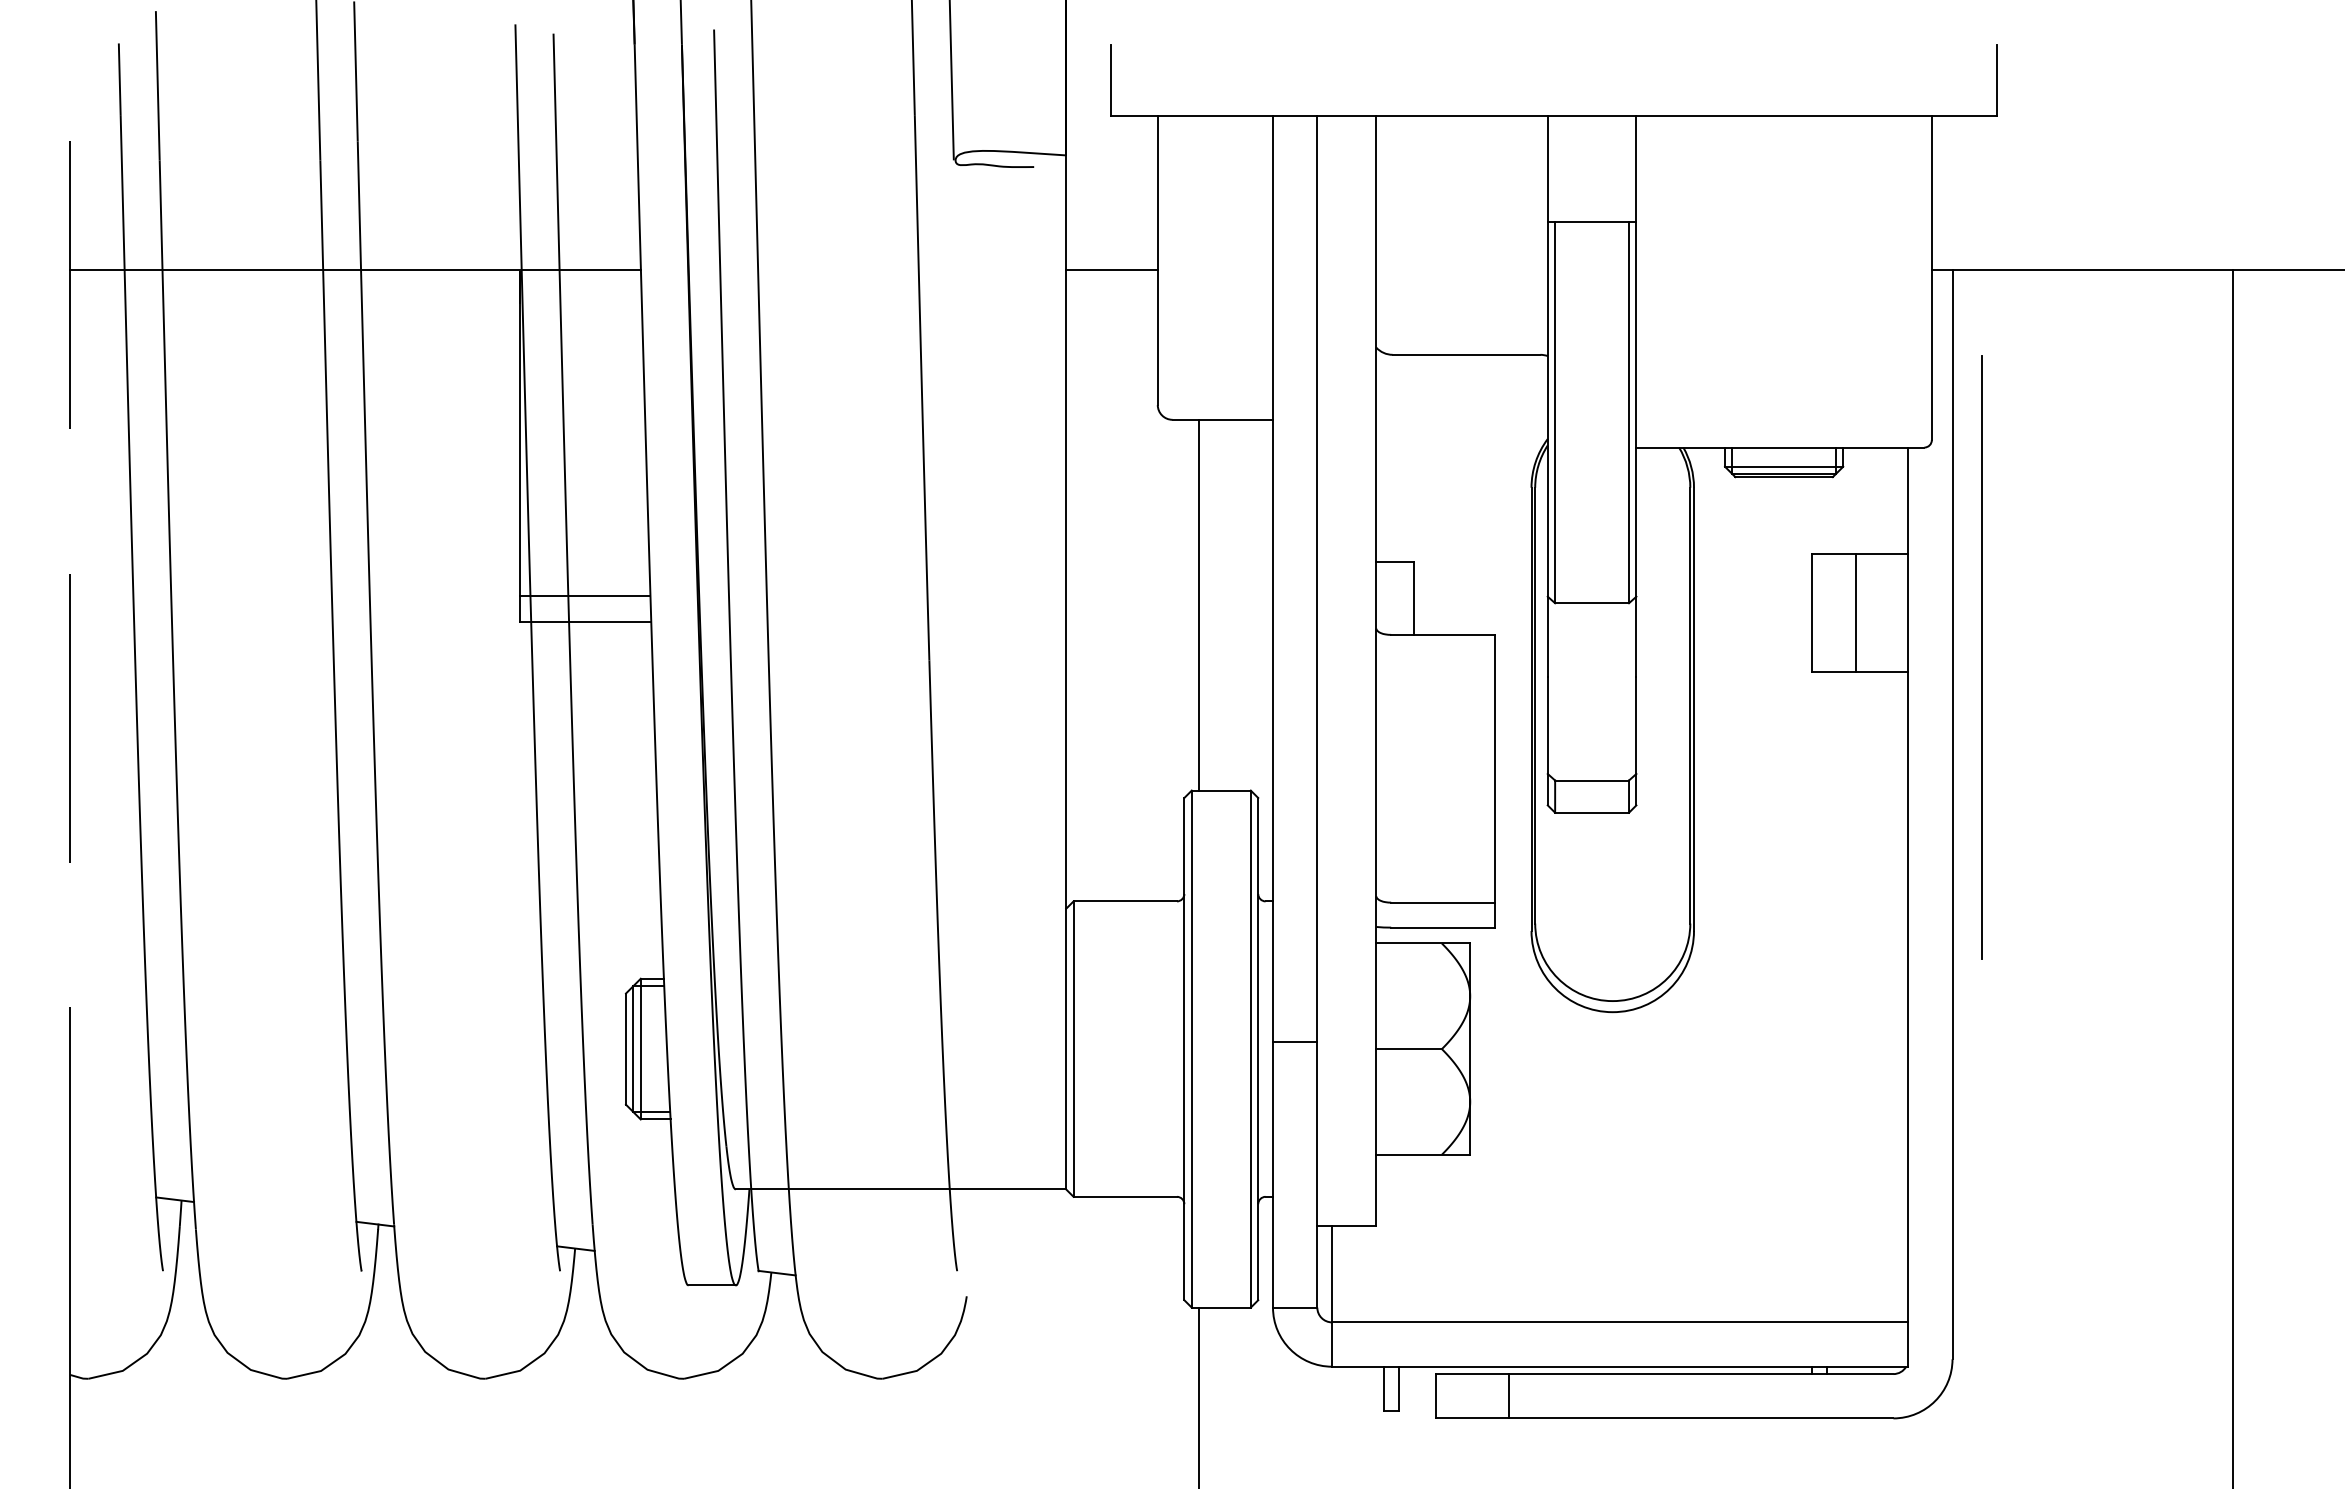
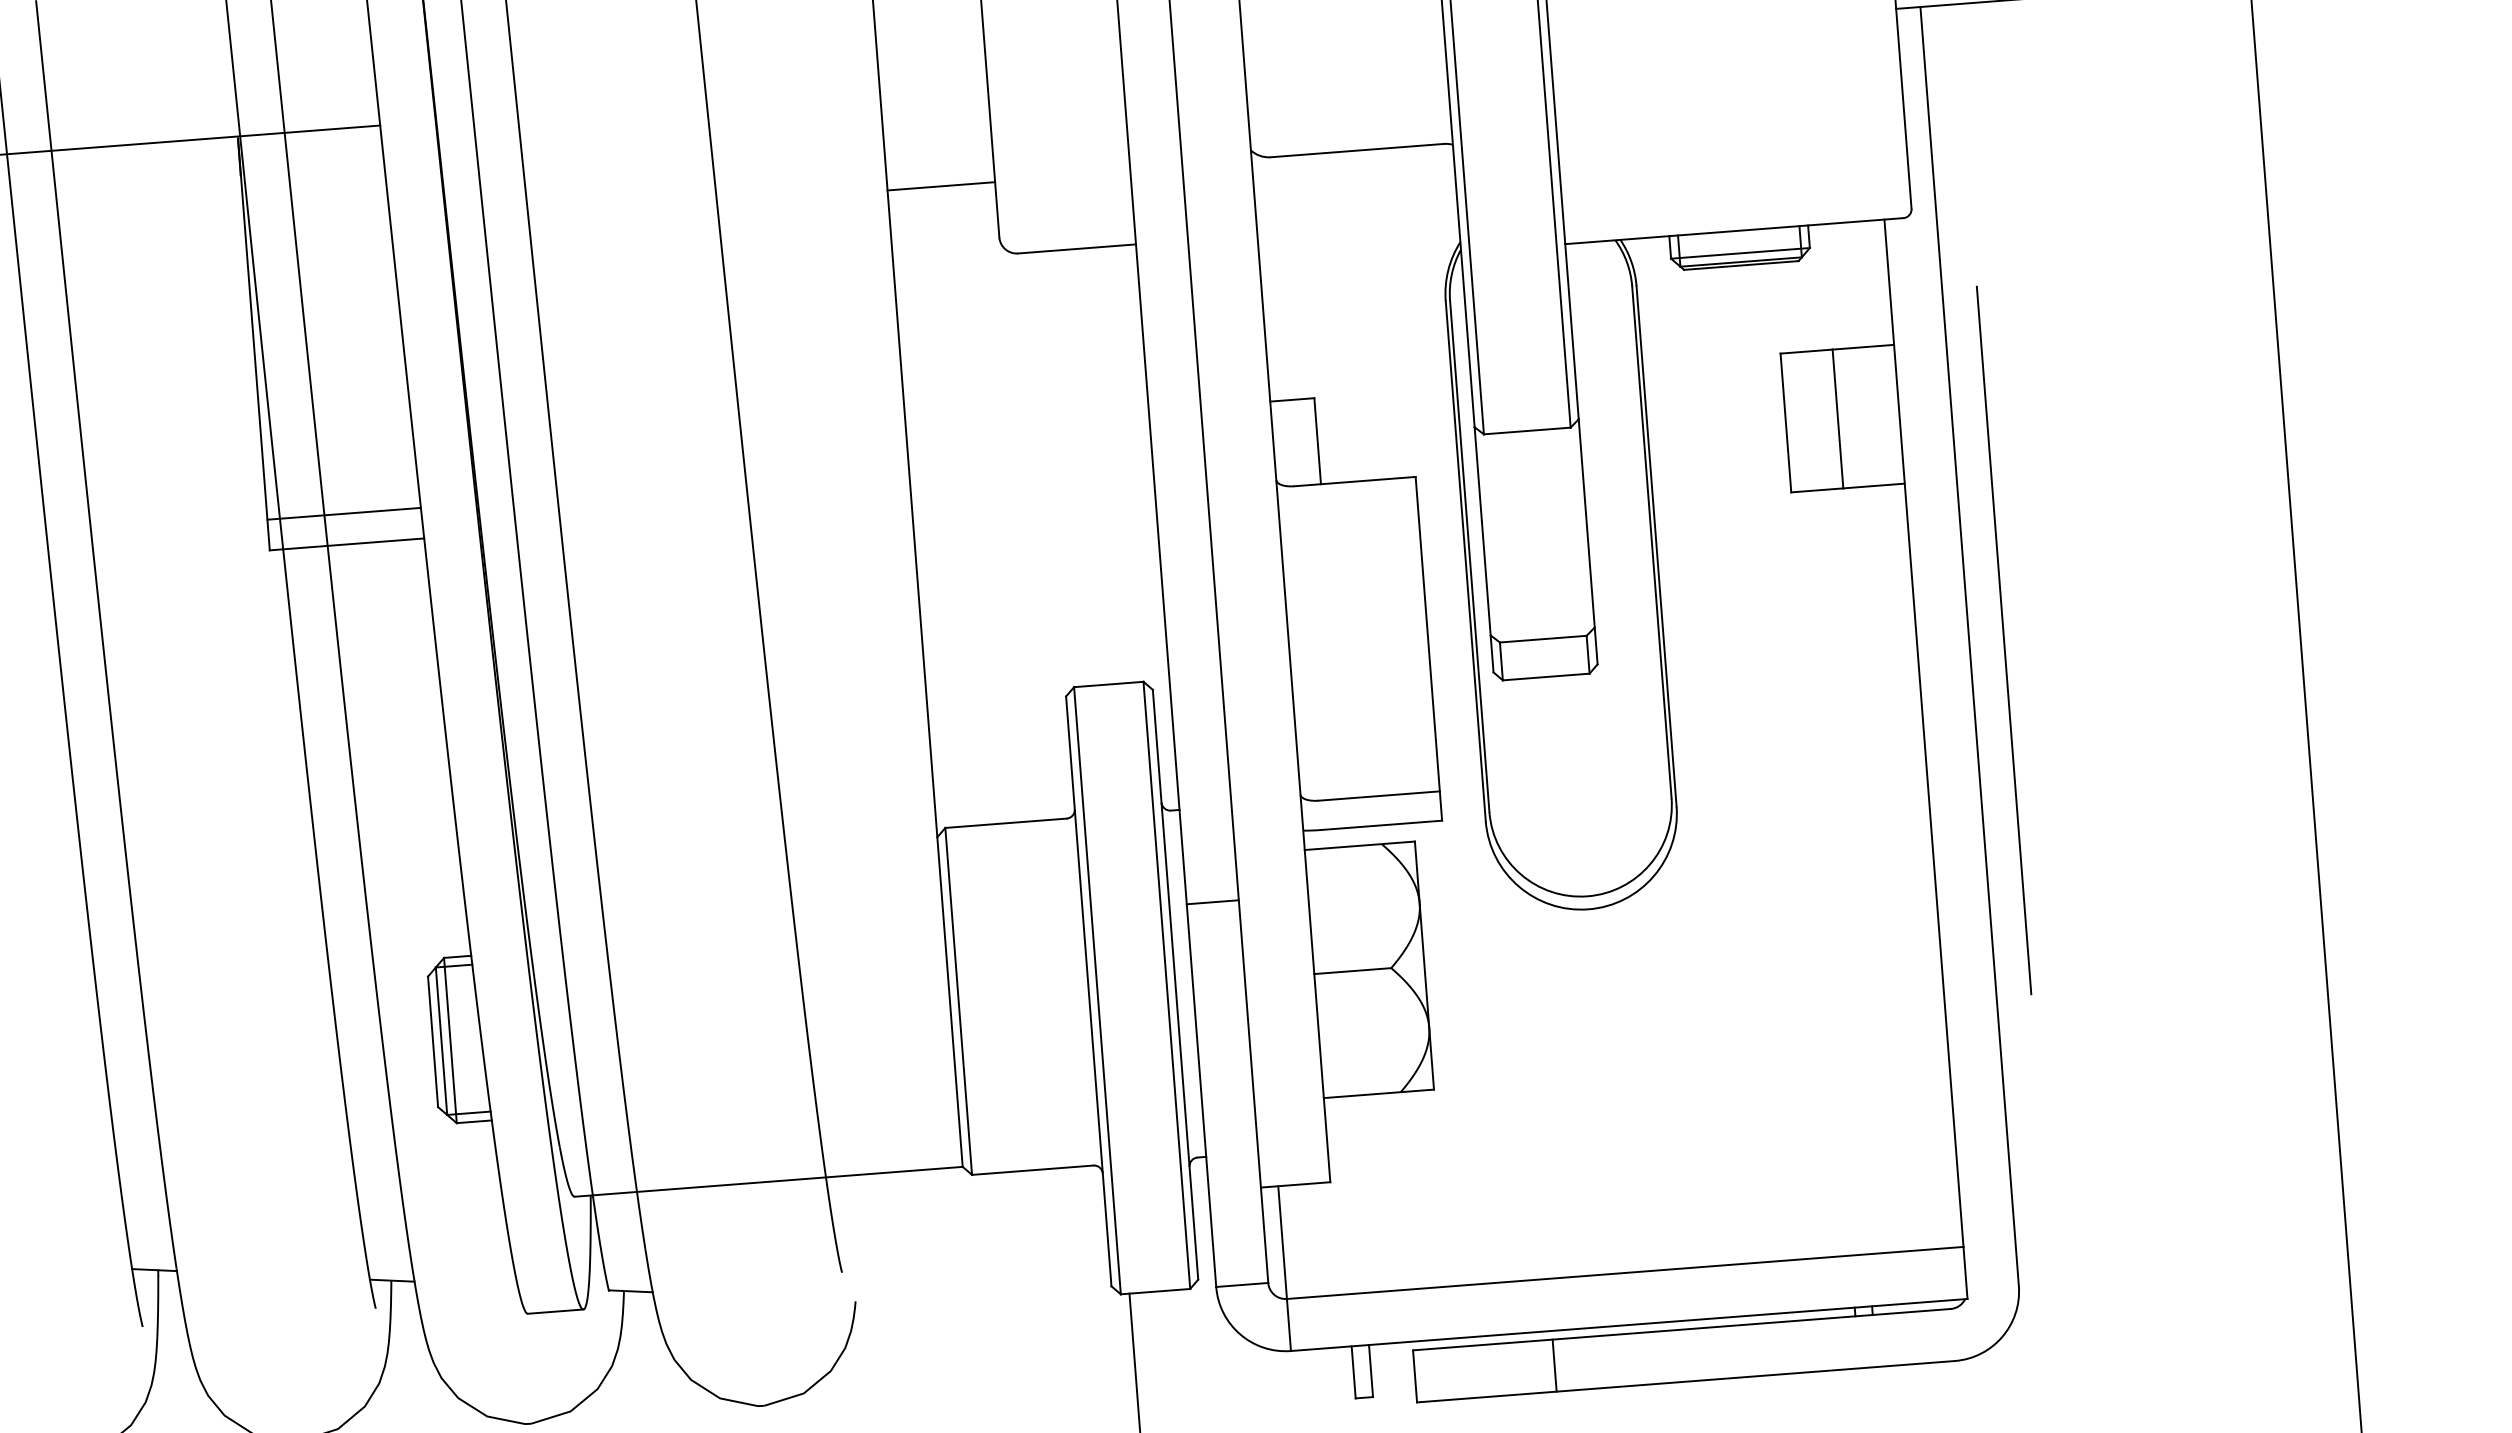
line: (1111, 269) -> (940, 185), moved
line: (1199, 604) -> (1066, 467), removed
line: (1981, 657) -> (2003, 640), moved
line: (1295, 1041) -> (1213, 901), moved
line: (1509, 1396) -> (1554, 1365), moved

